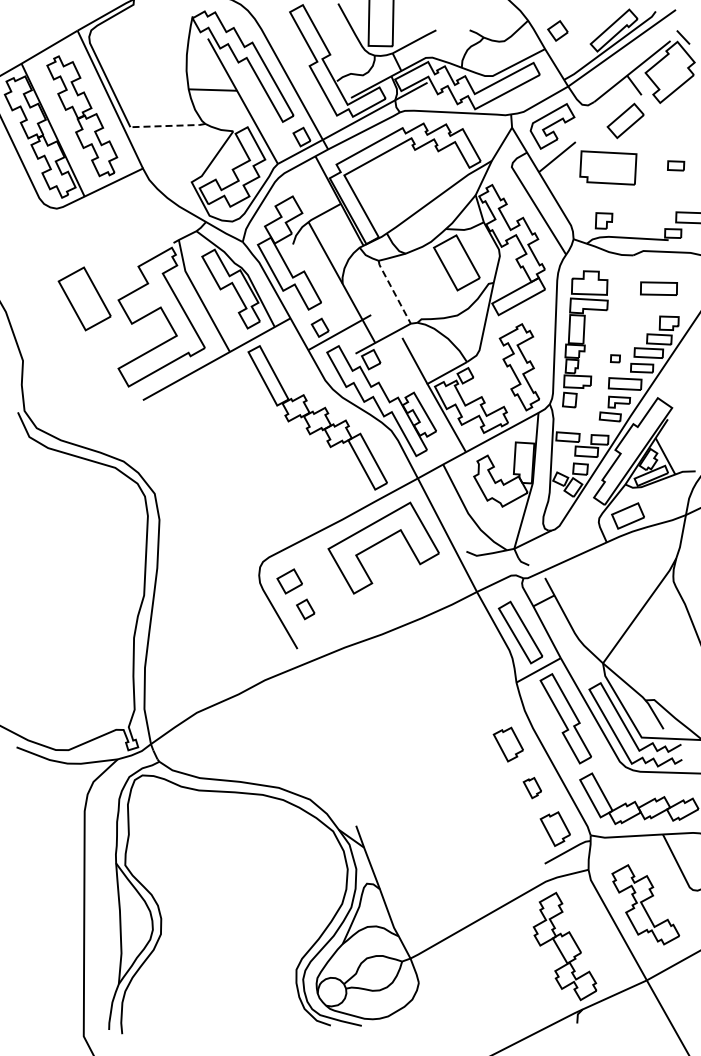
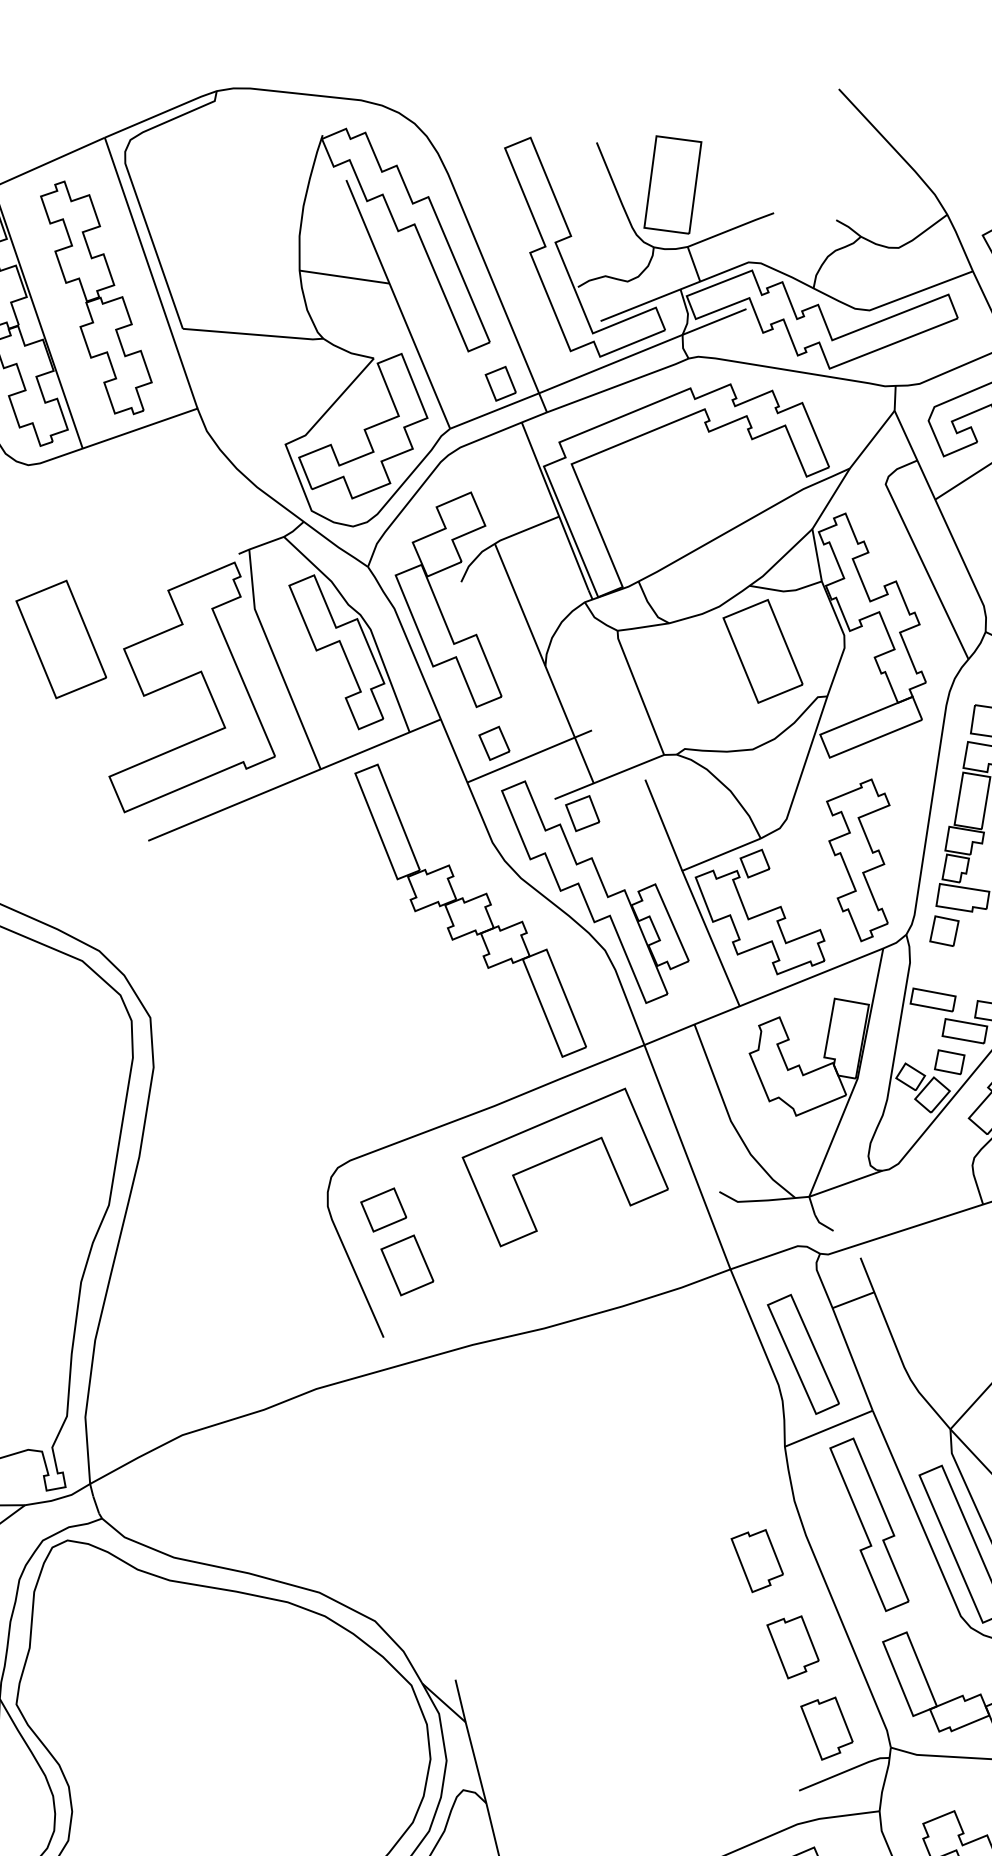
line: (168, 125) -> (254, 333), dashed -> solid
line: (393, 292) -> (638, 693), dashed -> solid
part: (305, 609) -> (406, 1265), size x1.67
part: (532, 787) -> (792, 1645), size x1.67

